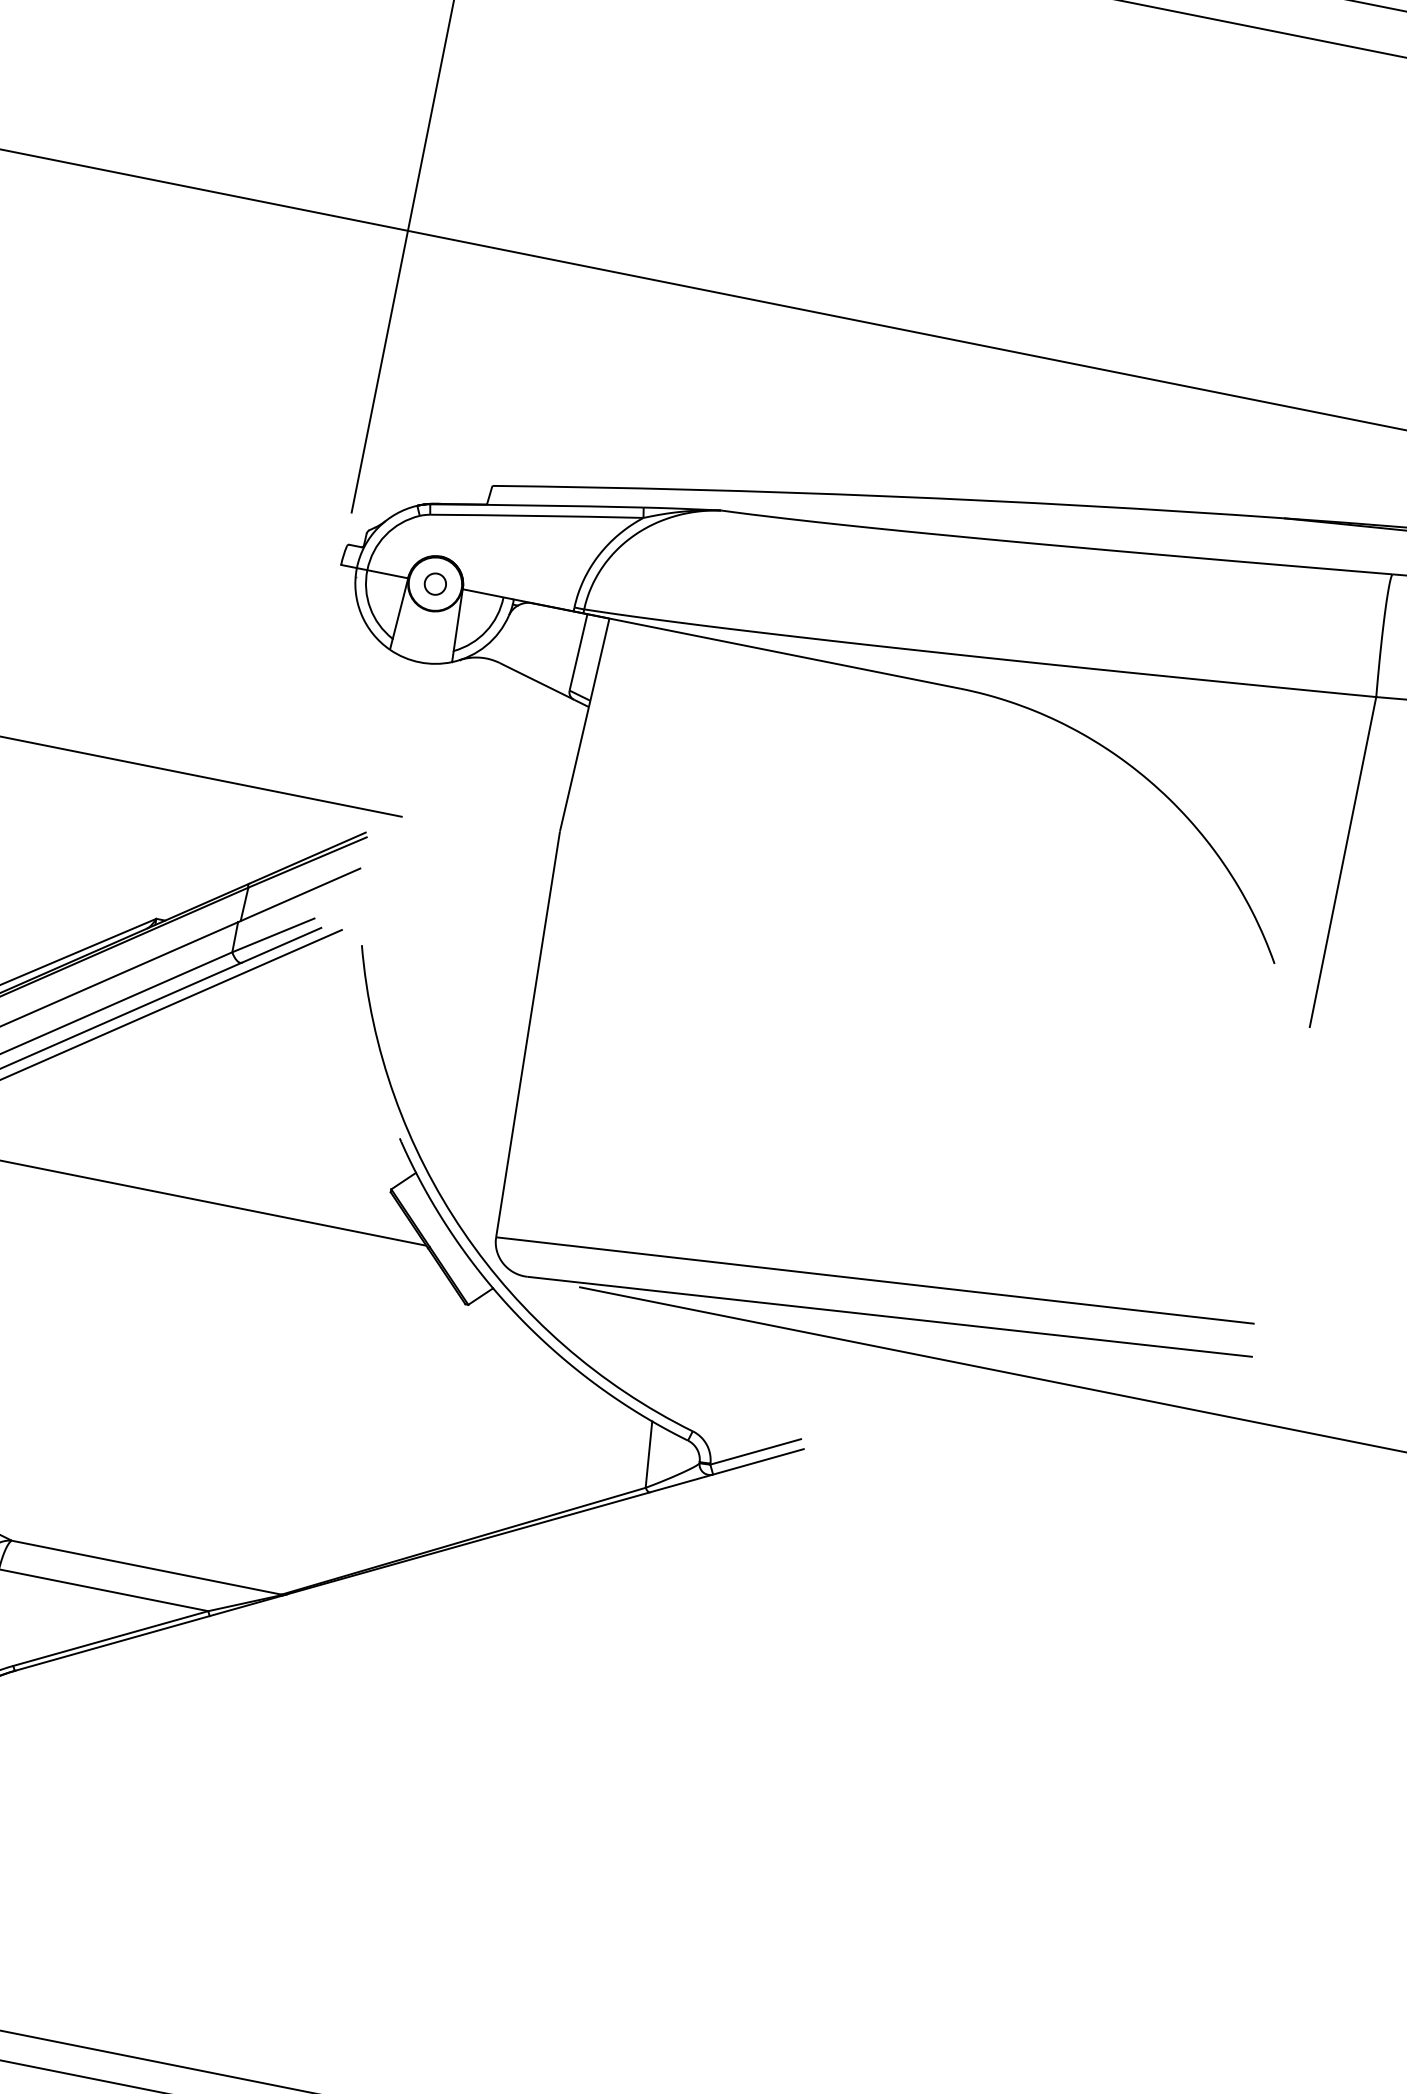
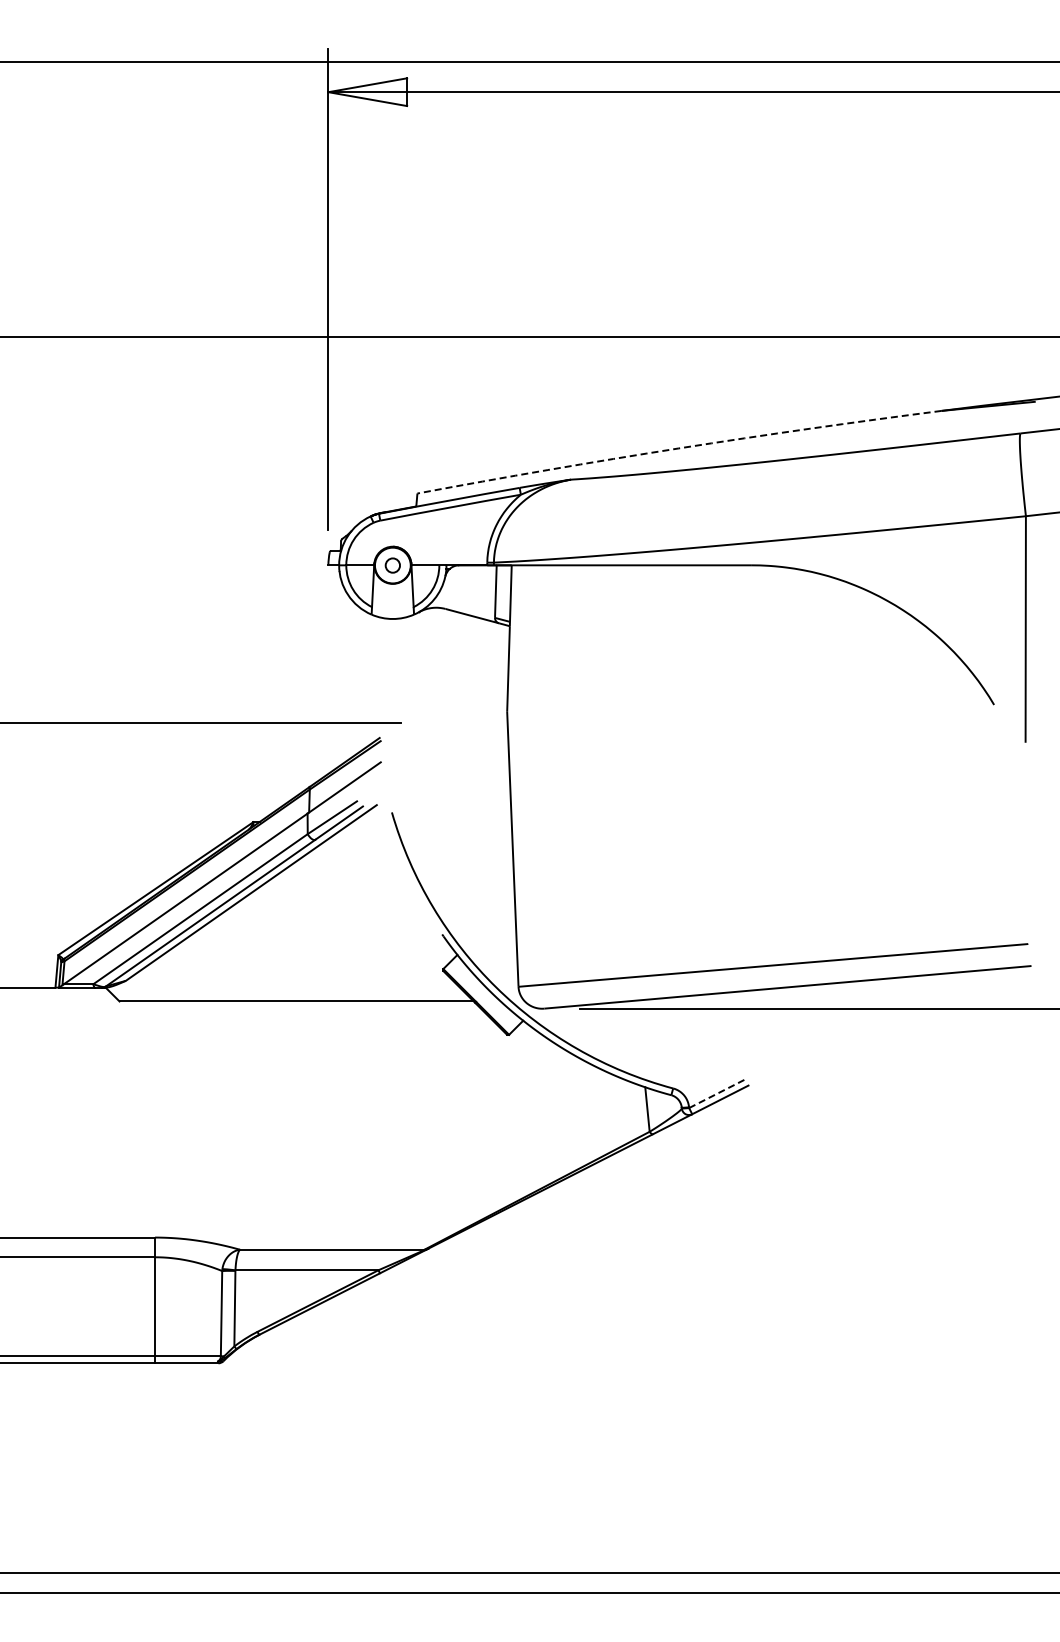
arc: (887, 496) -> (678, 448), solid -> dashed
line: (756, 1451) -> (717, 1093), solid -> dashed

